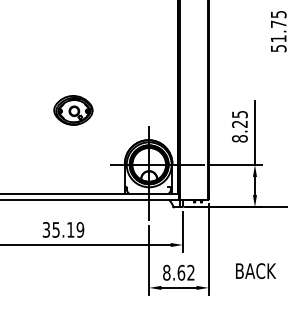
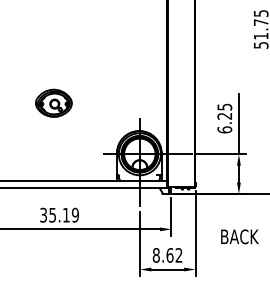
part: (72, 109) -> (53, 102), moved
text: (239, 138) -> (224, 129), 8.25 -> 6.25
text: (255, 270) -> (239, 236), moved

